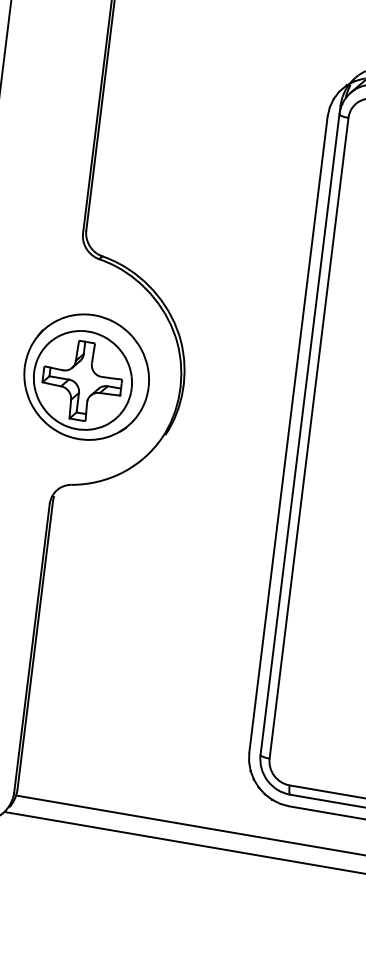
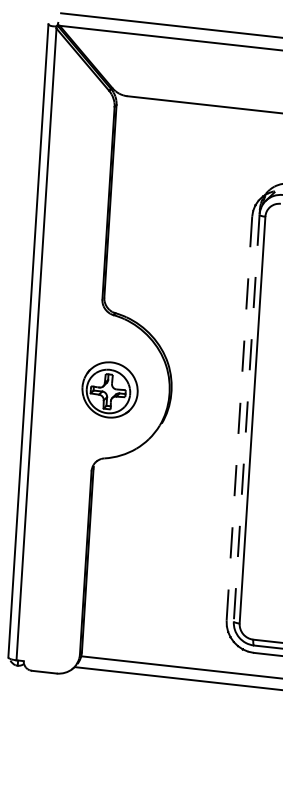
part: (85, 376) -> (109, 389), size x0.7
line: (288, 434) -> (239, 418), solid -> dashed
line: (299, 435) -> (246, 418), solid -> dashed

